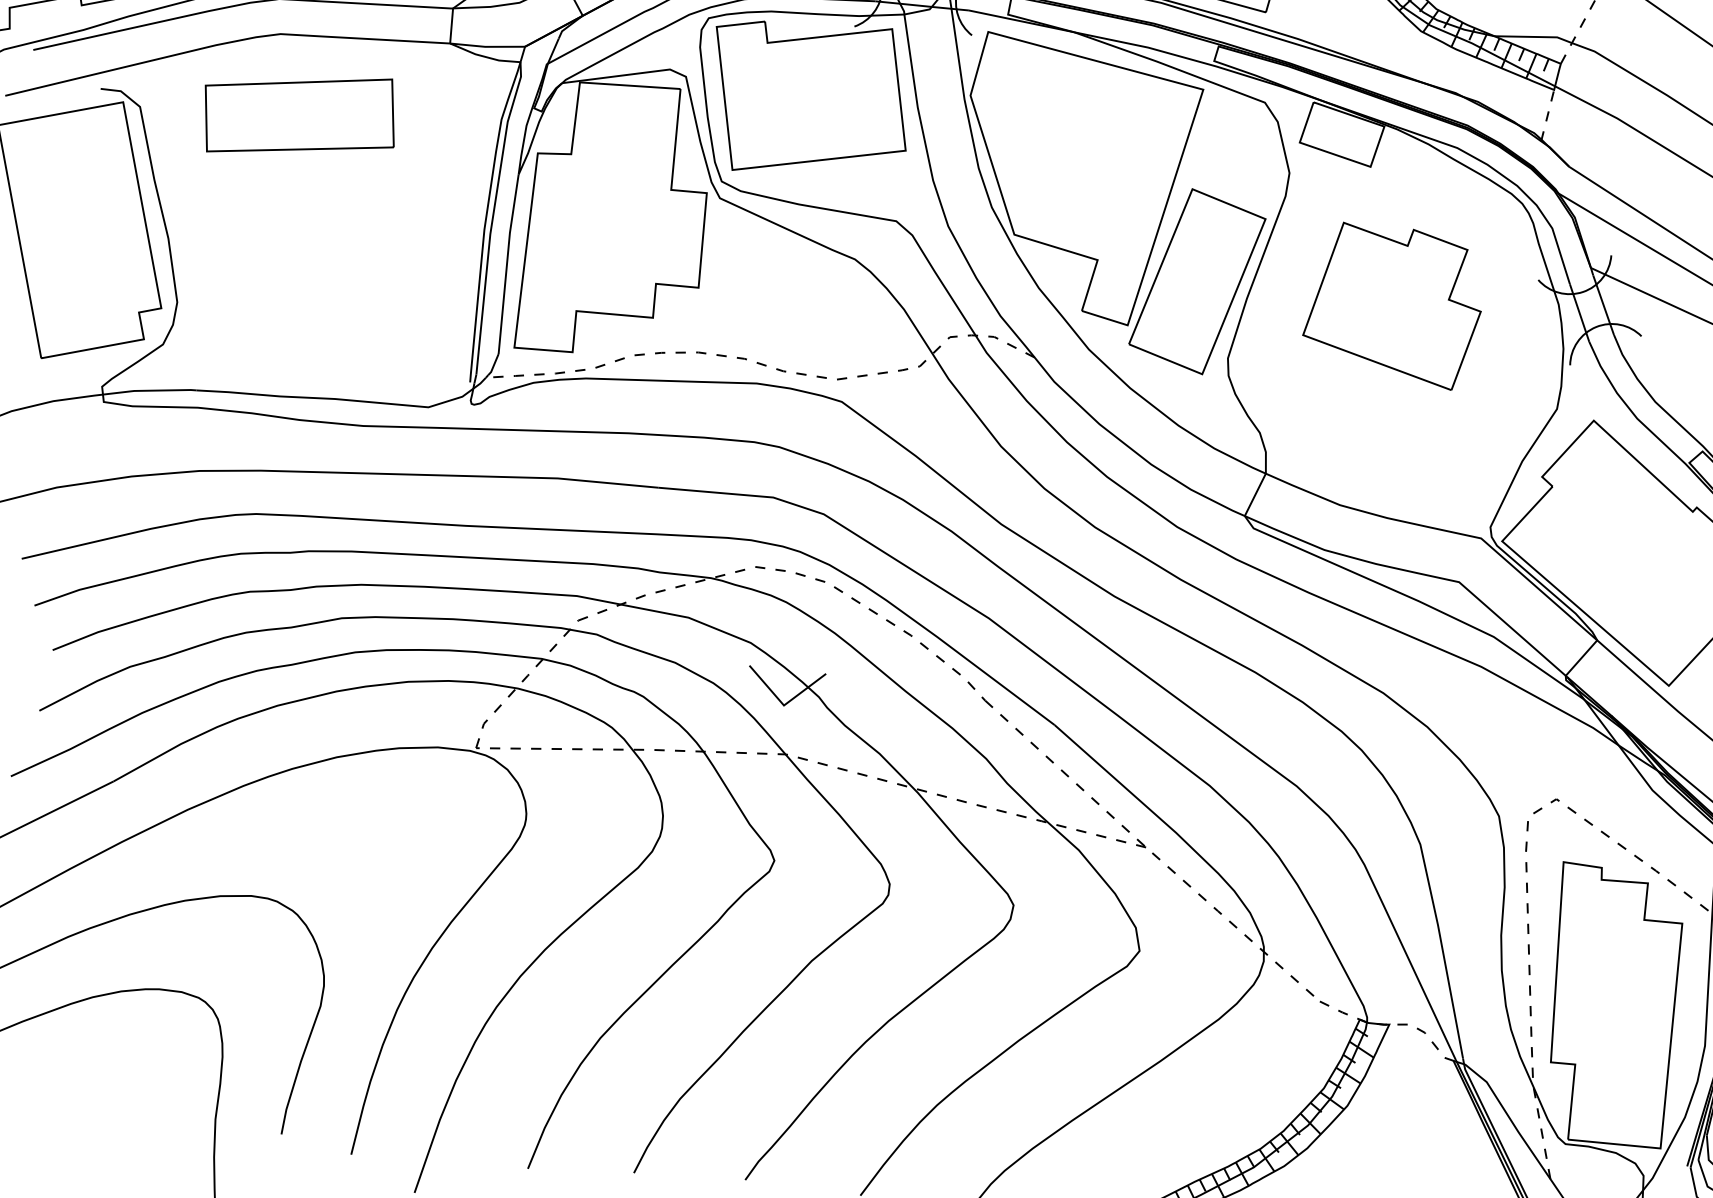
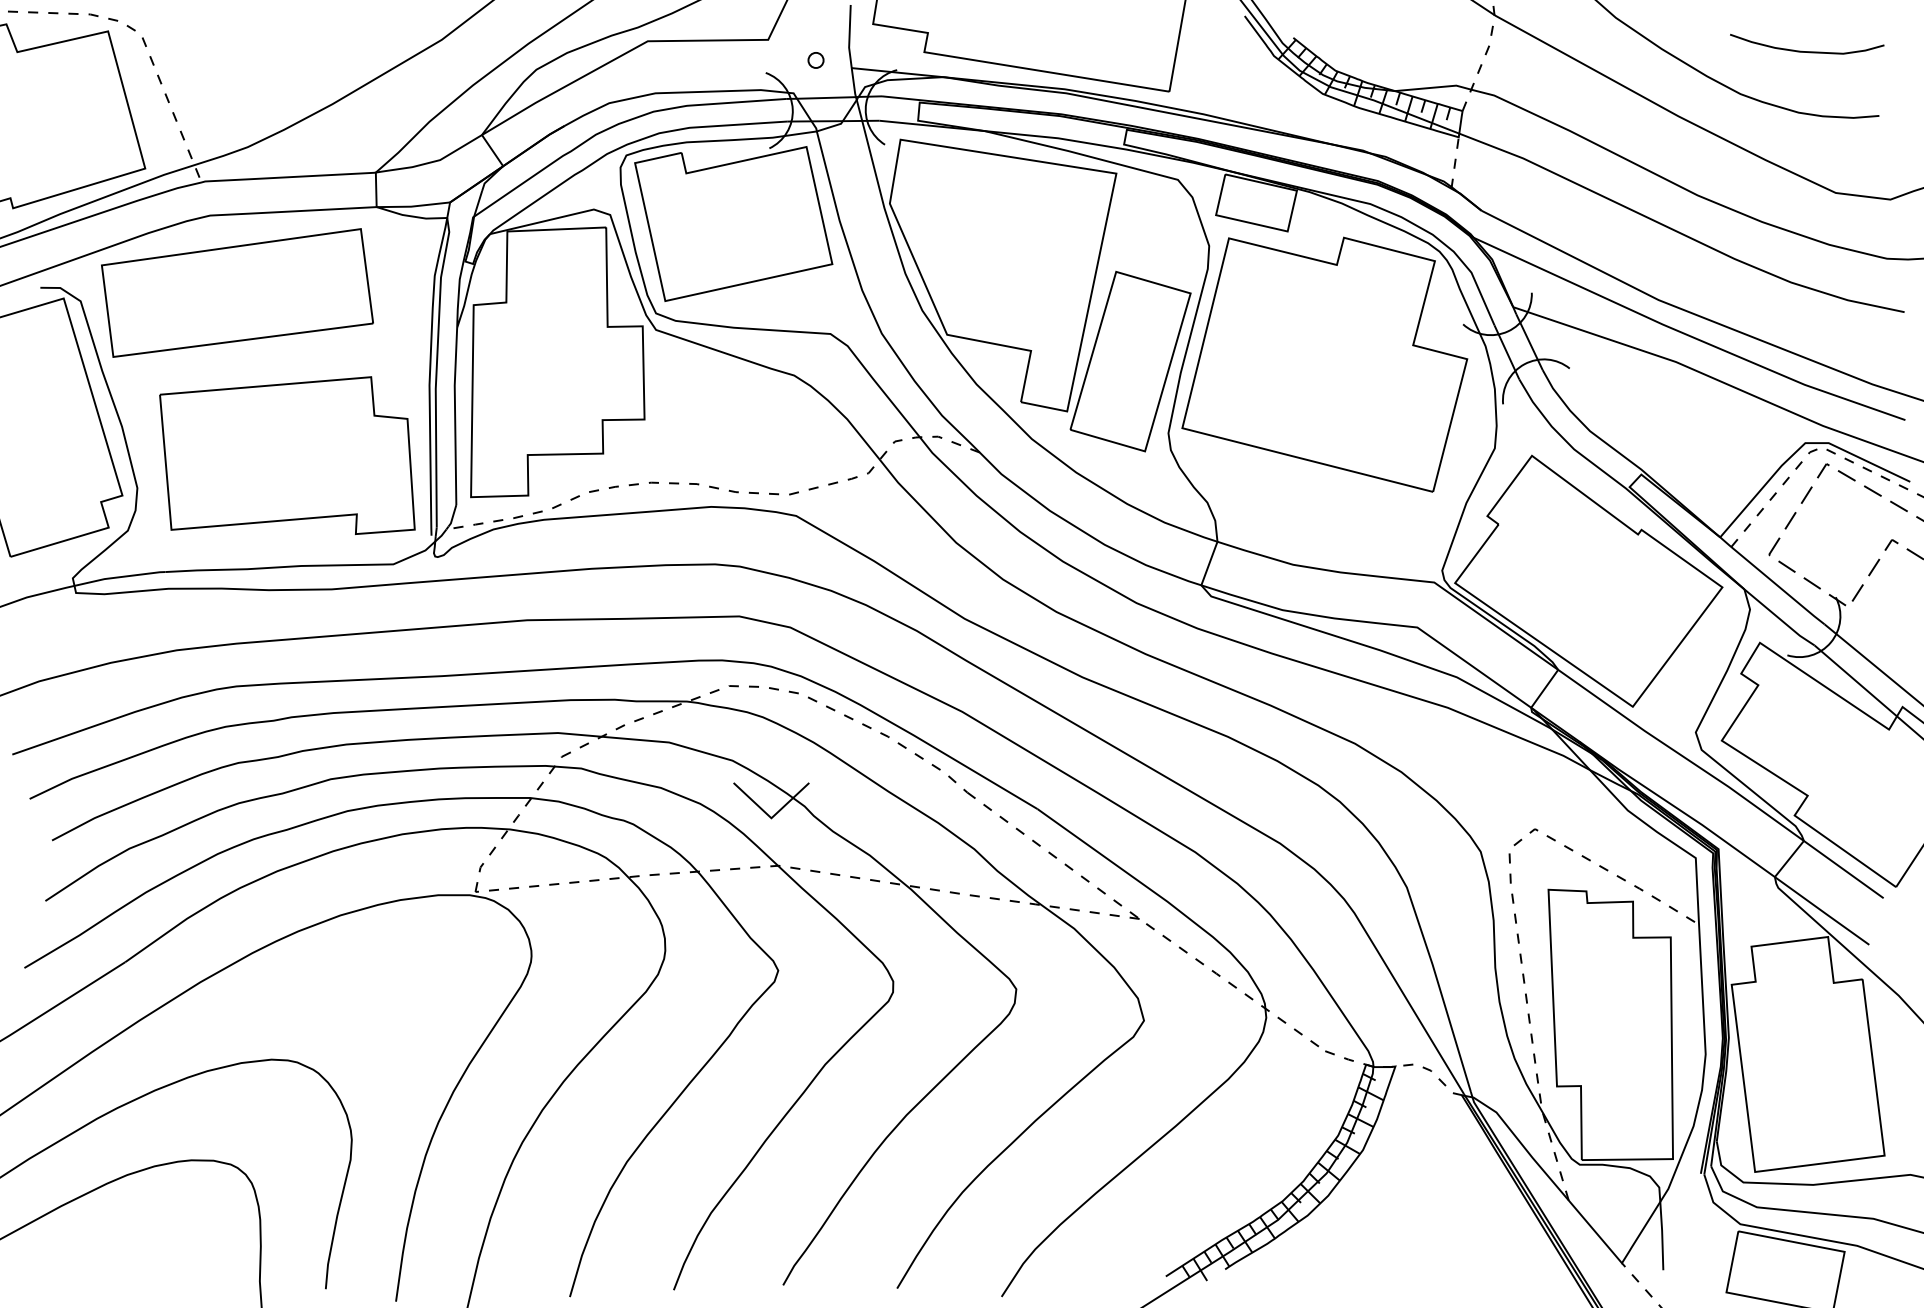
part: (299, 114) -> (237, 292), size x1.43
part: (332, 285) -> (287, 455), added
part: (1393, 305) -> (1324, 364), size x1.67

